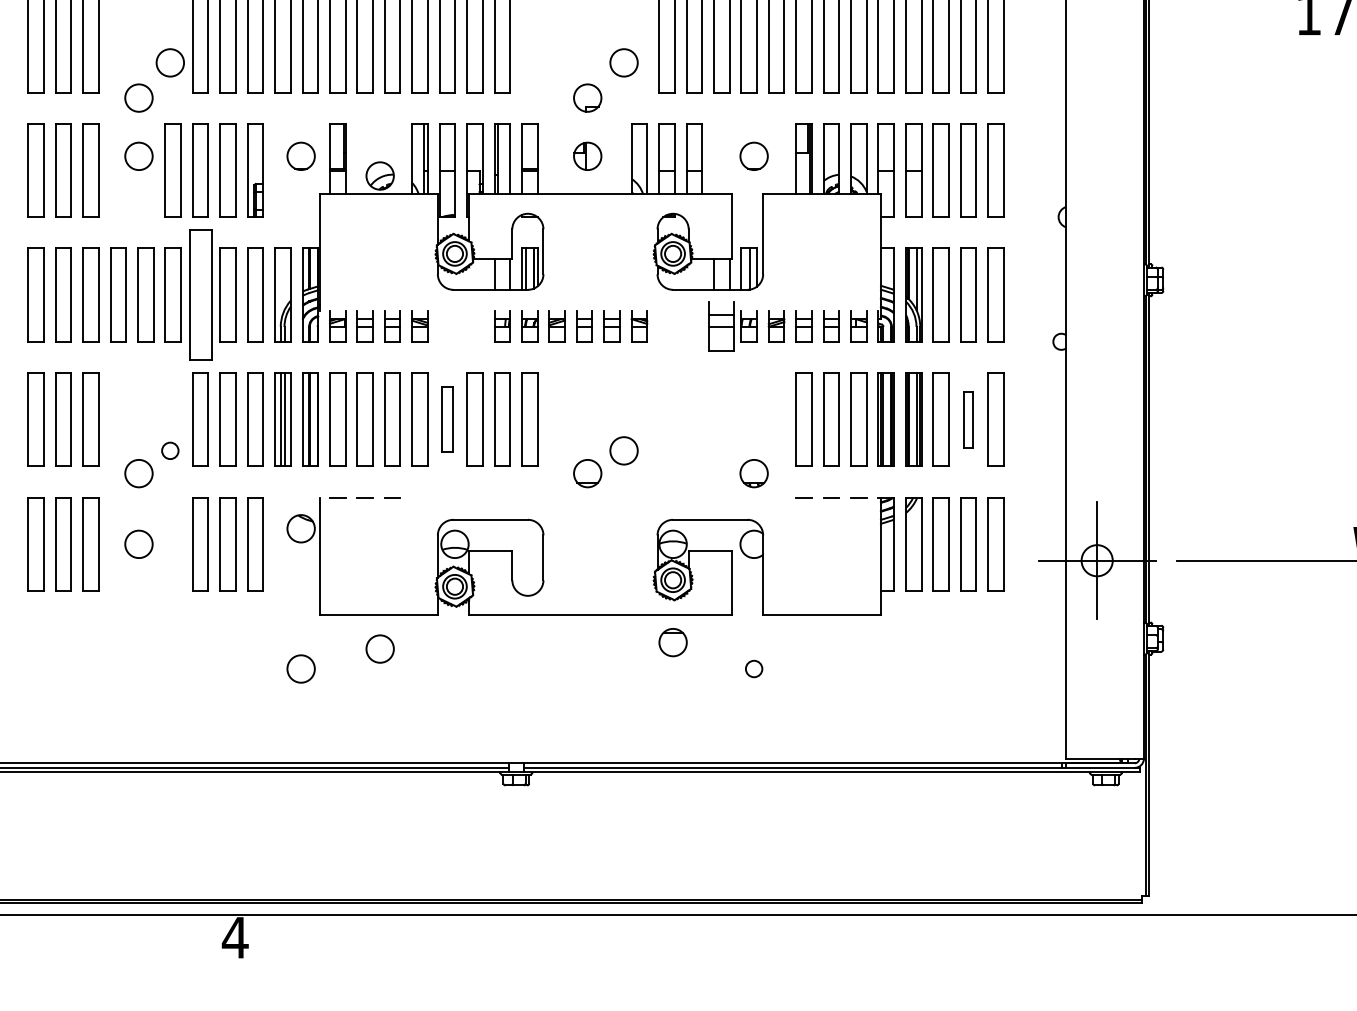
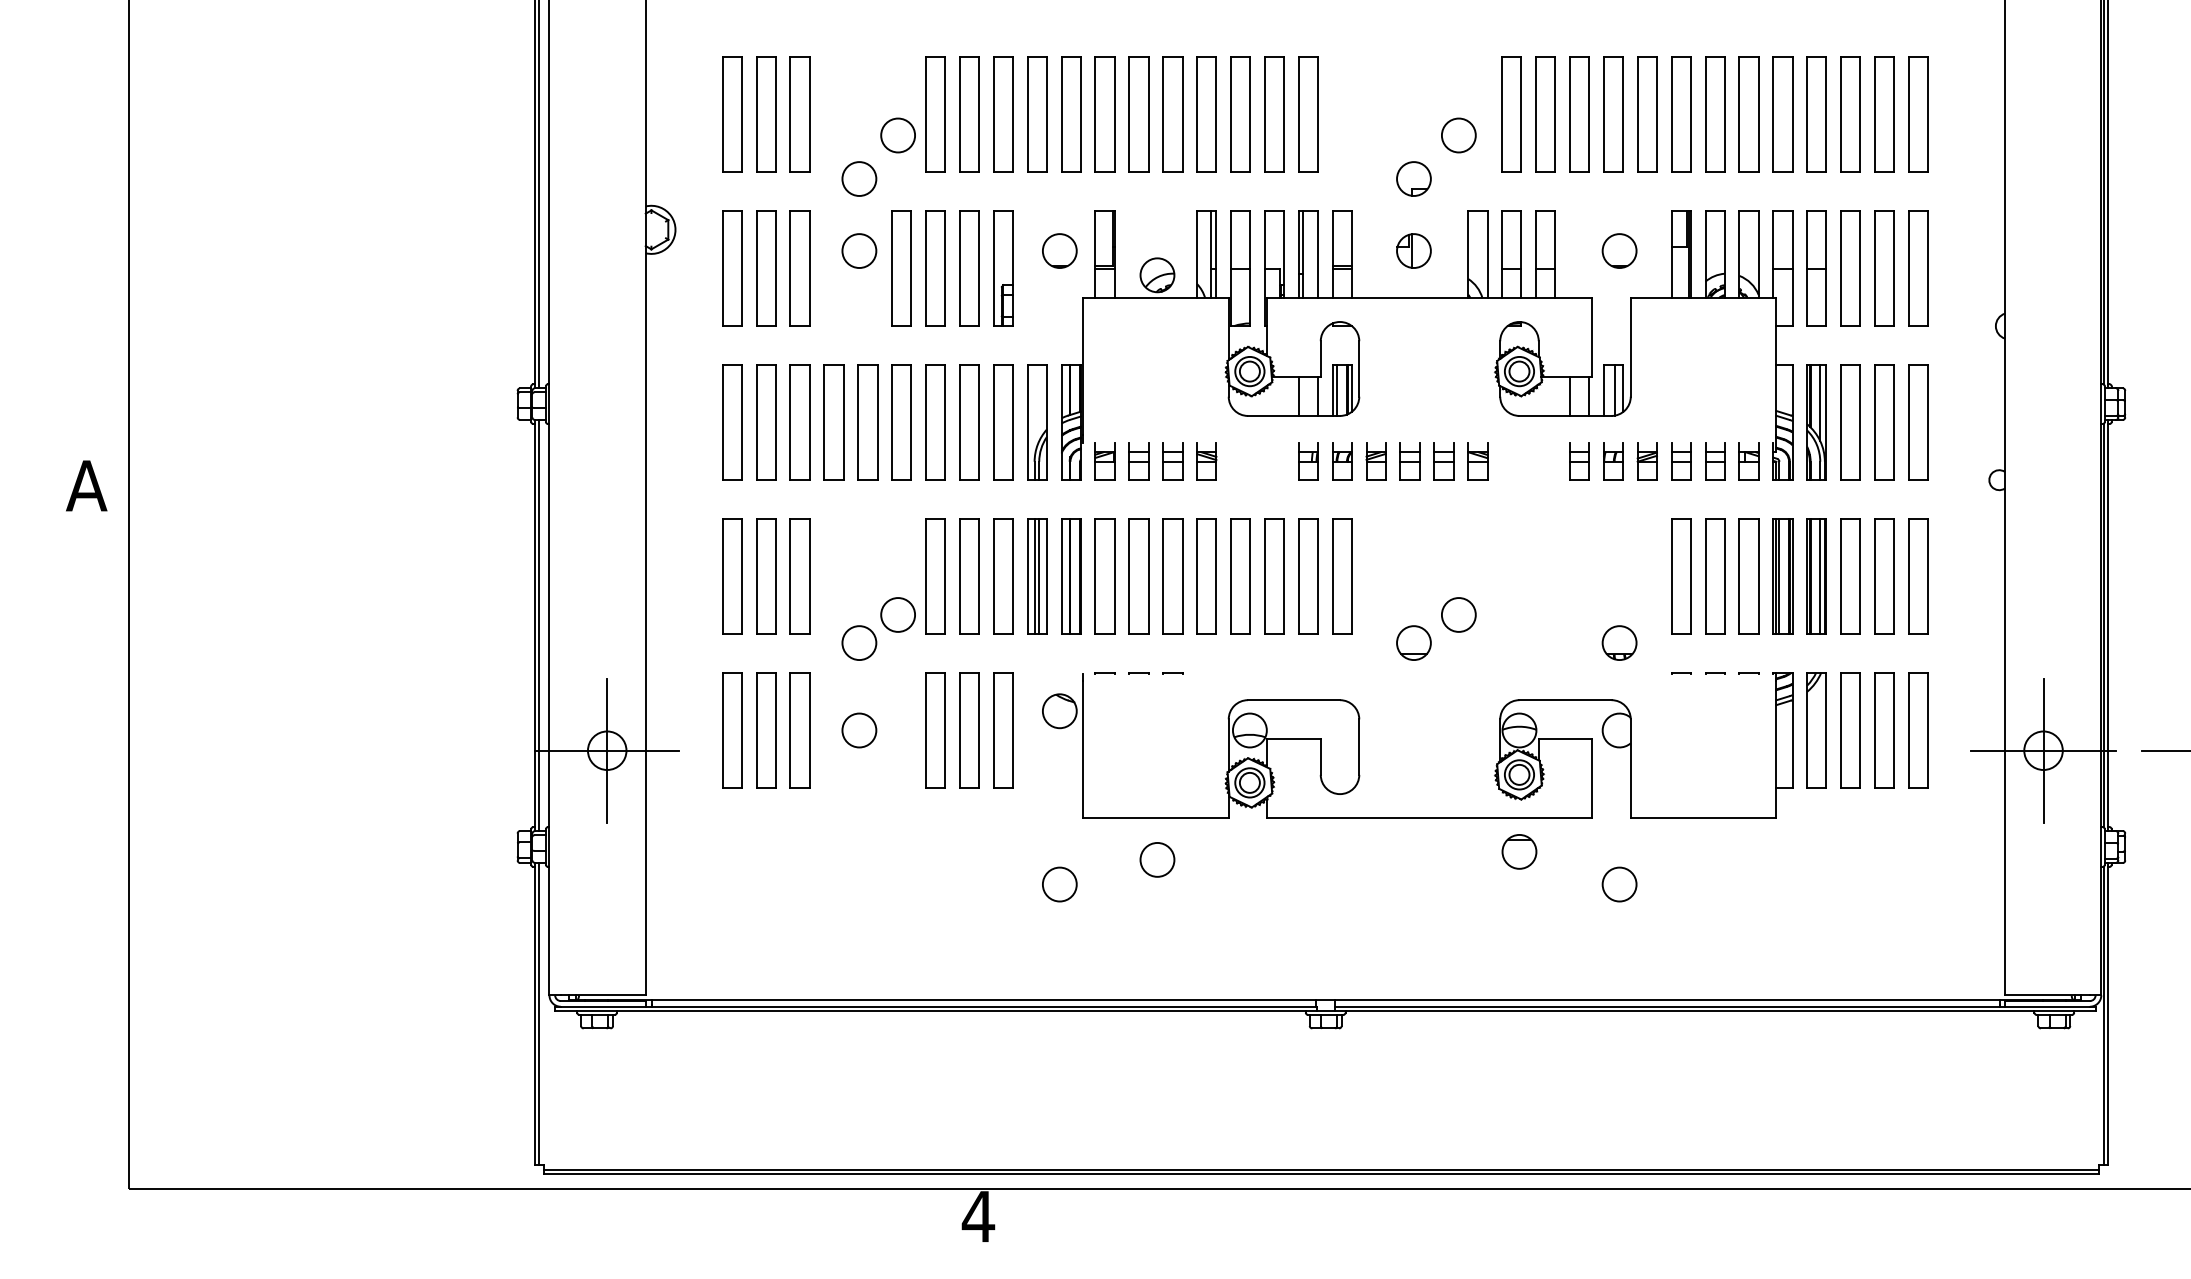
part: (200, 295) -> (935, 422), size x0.71
part: (721, 326) -> (1579, 461), size x0.62
part: (447, 419) -> (1240, 576), size x1.43
part: (968, 419) -> (1884, 576), size x1.67
circle: (170, 450) -> (898, 614), size x1.67
circle: (754, 668) -> (1619, 884), size x1.67

